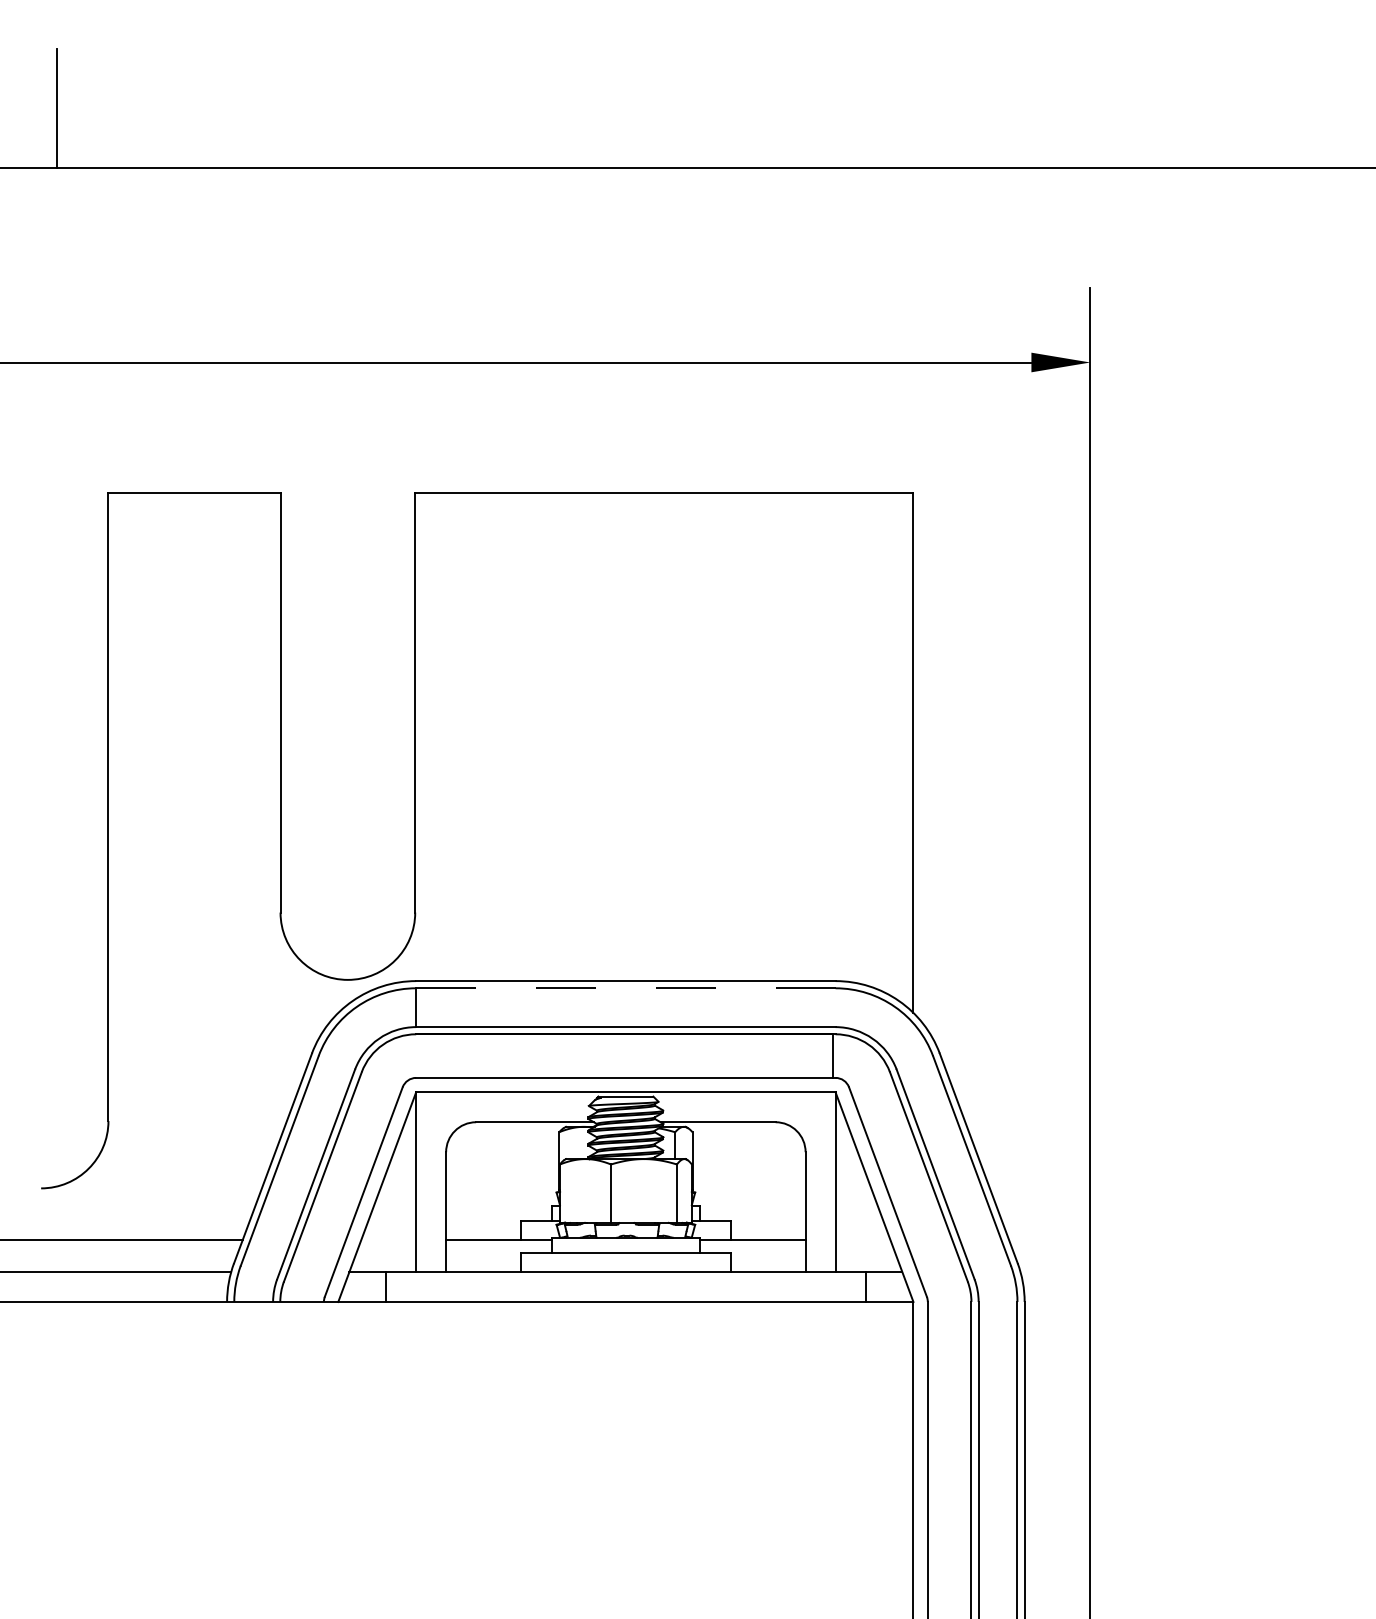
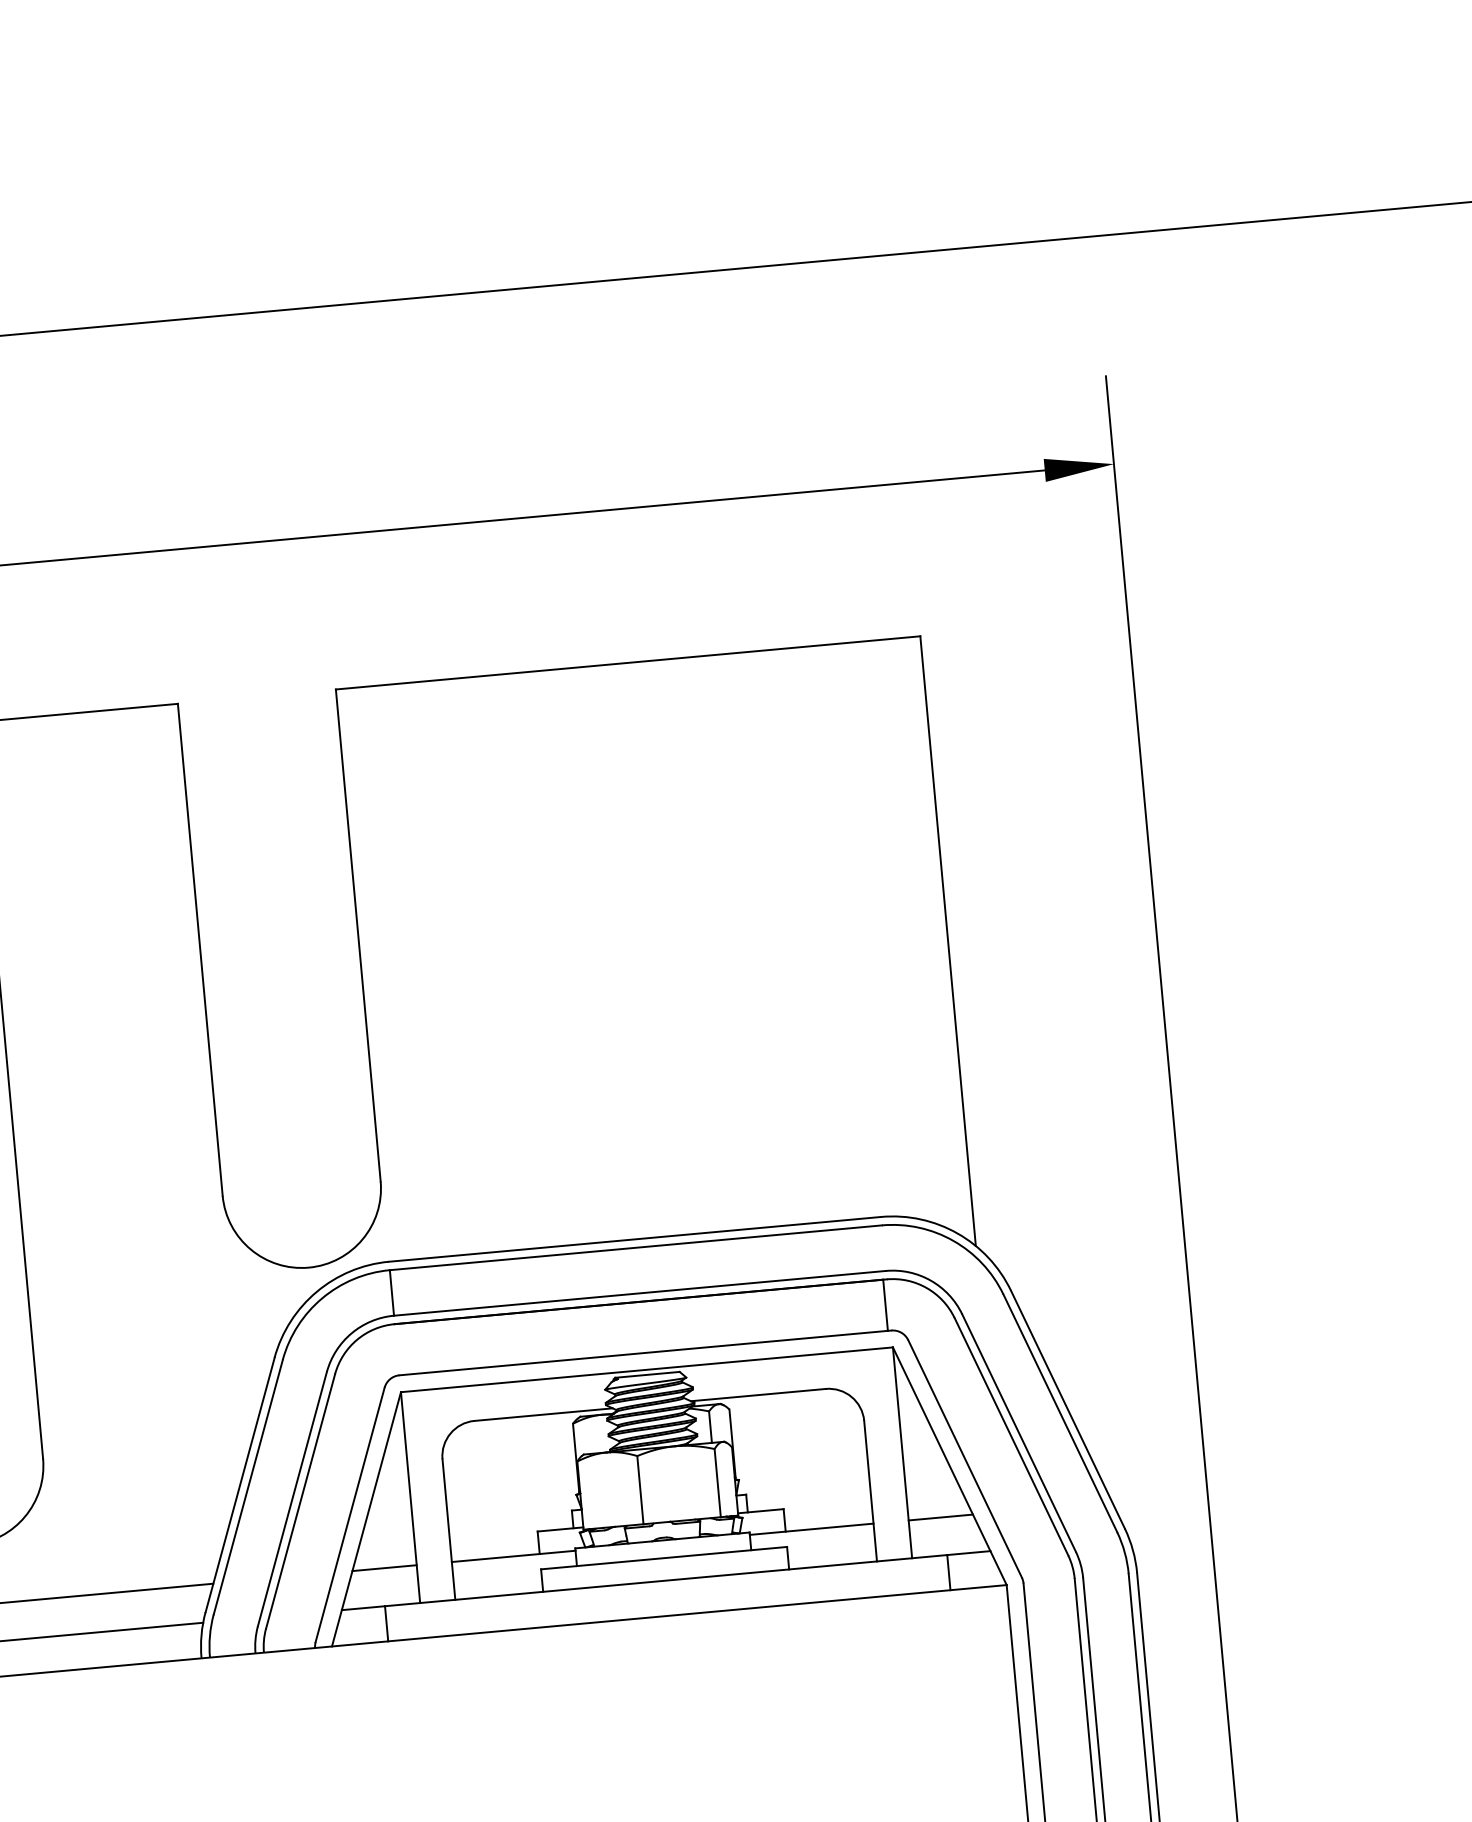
line: (625, 988) -> (635, 1248), dashed -> solid
line: (388, 1239) -> (384, 1567), added
line: (862, 1239) -> (940, 1517), added

